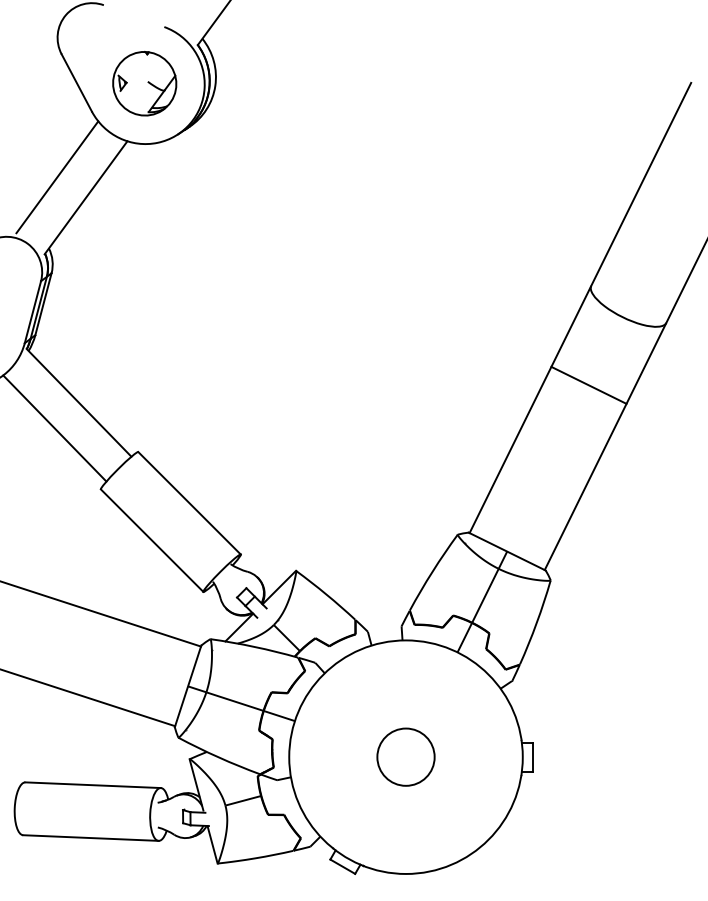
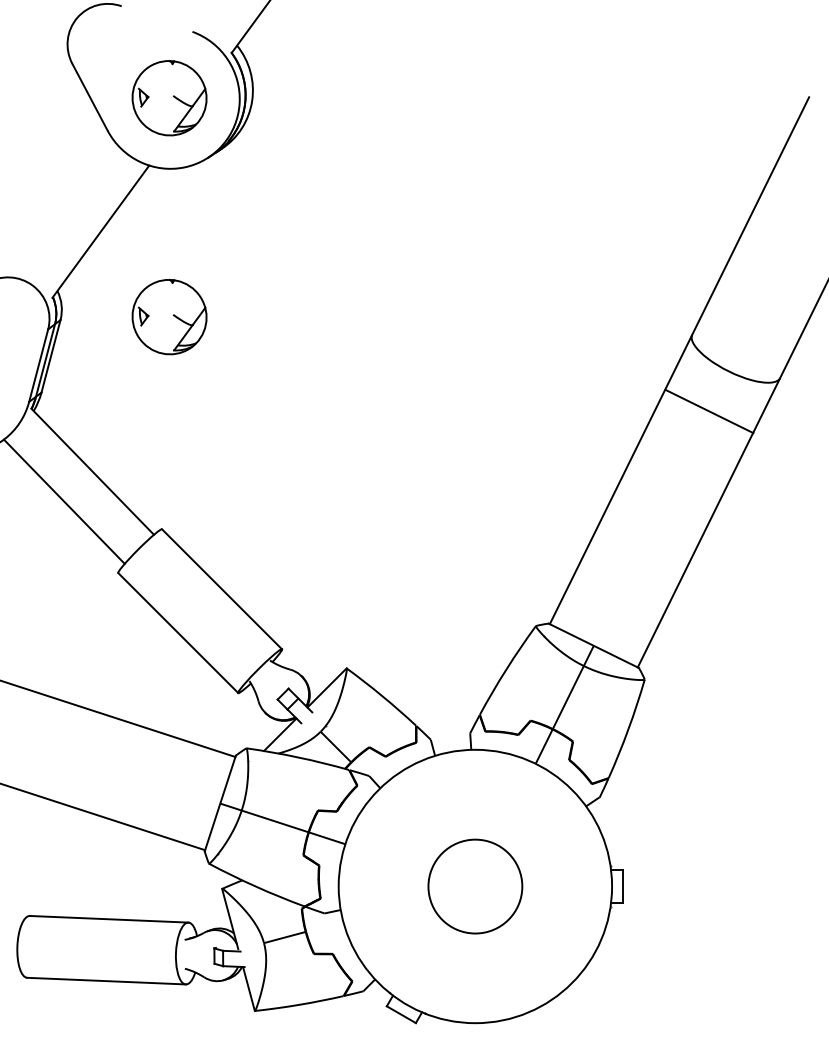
line: (57, 177) -> (67, 207), removed
part: (144, 270) -> (169, 316), added
line: (588, 384) -> (708, 410), moved
circle: (405, 756) -> (474, 885), size x1.4

